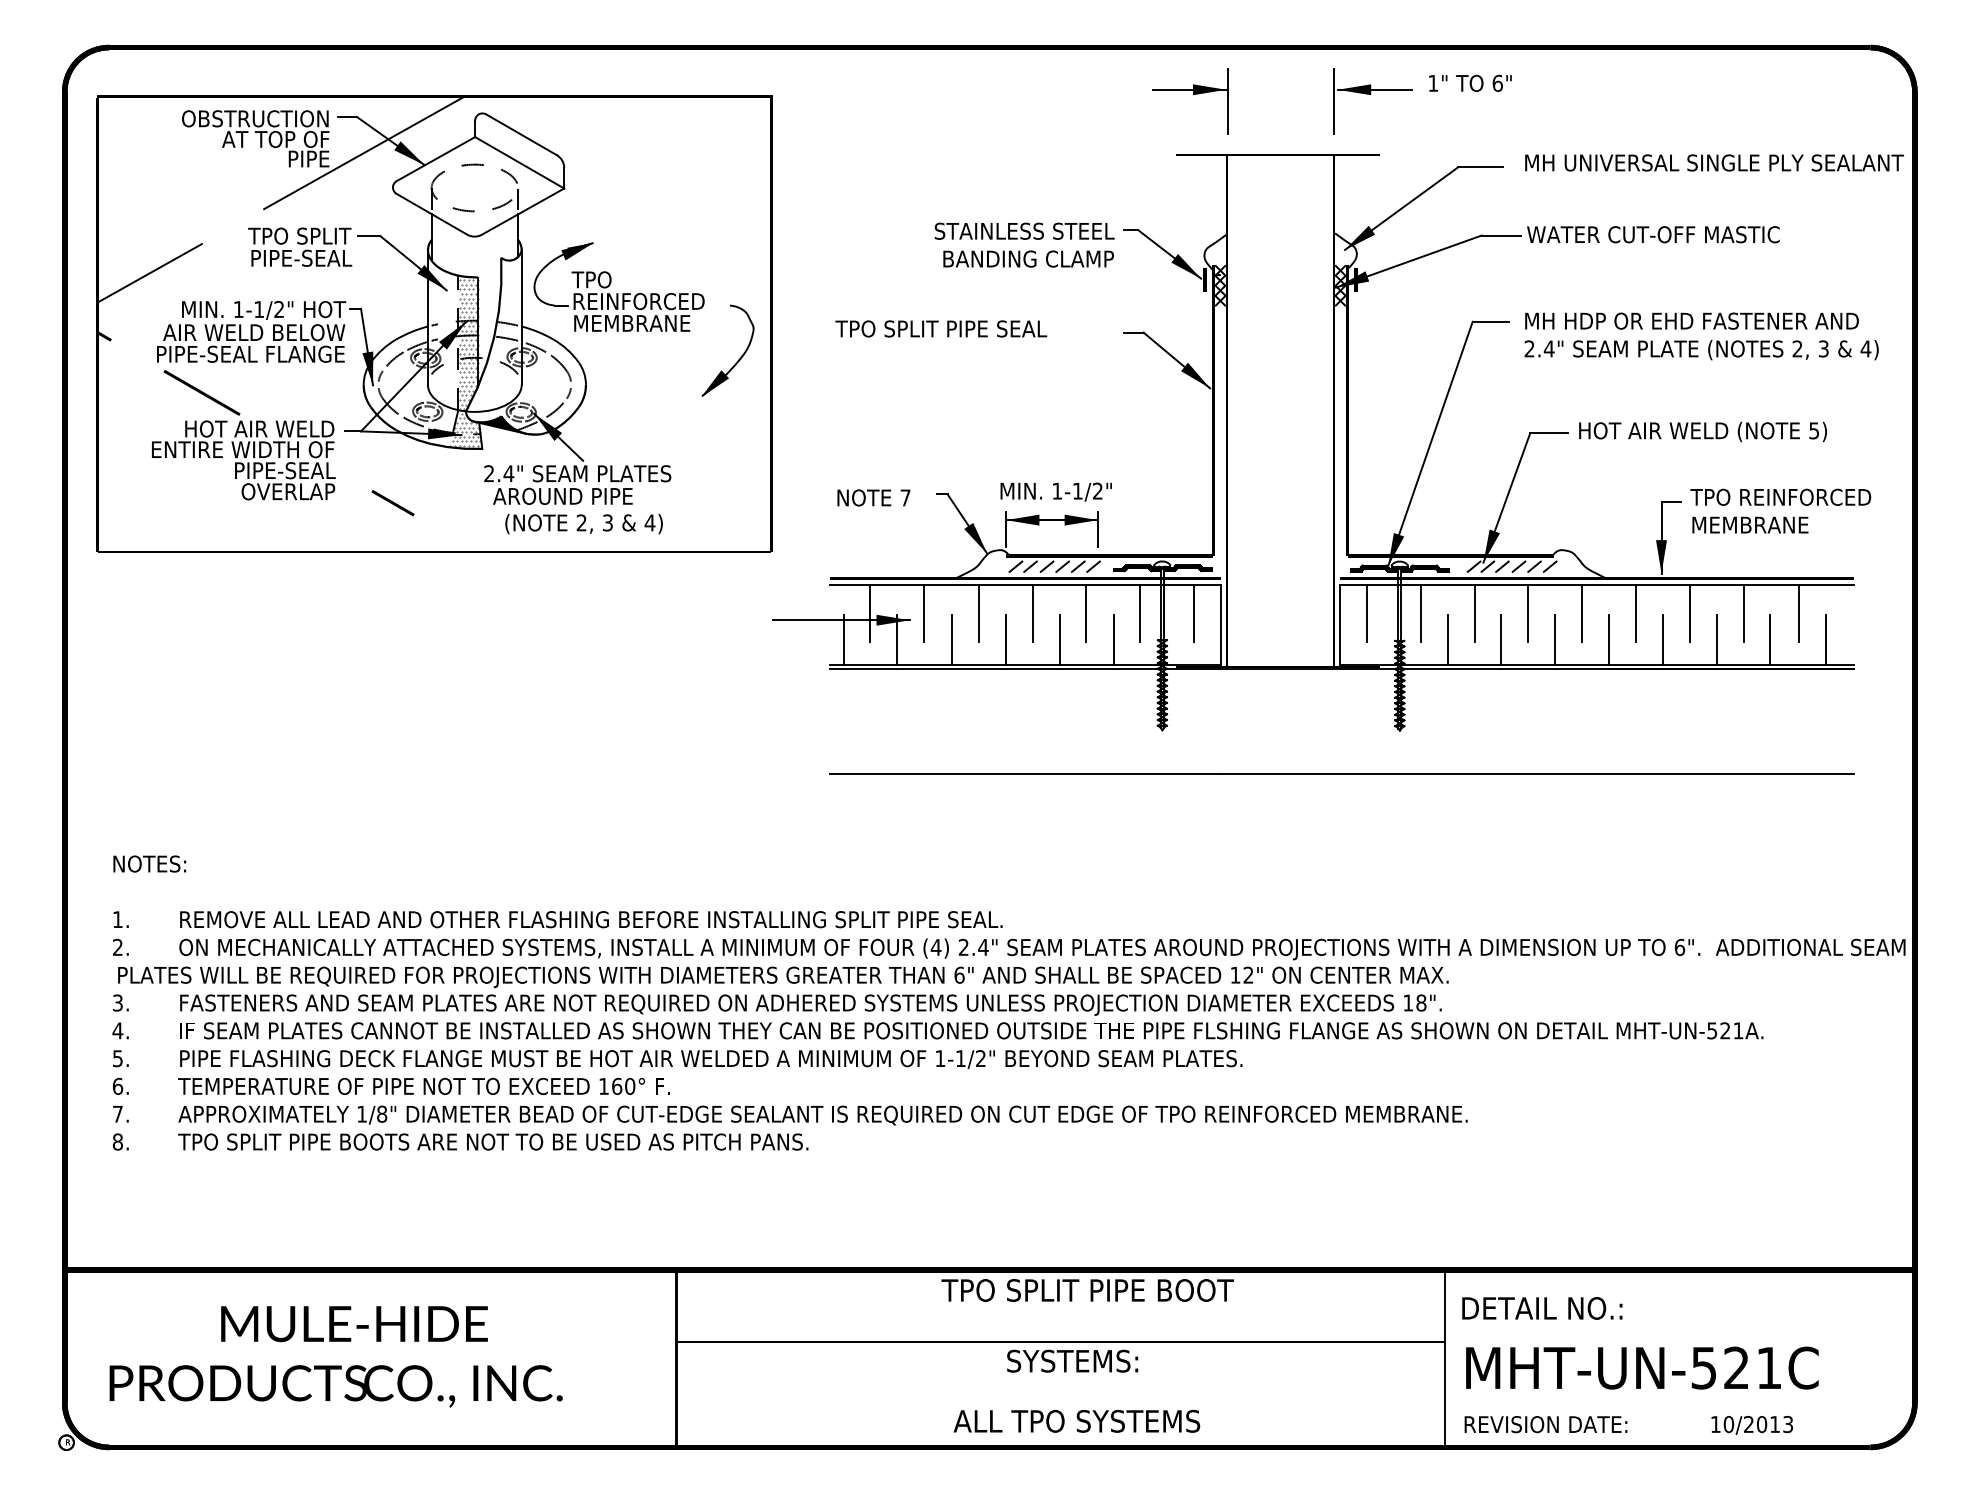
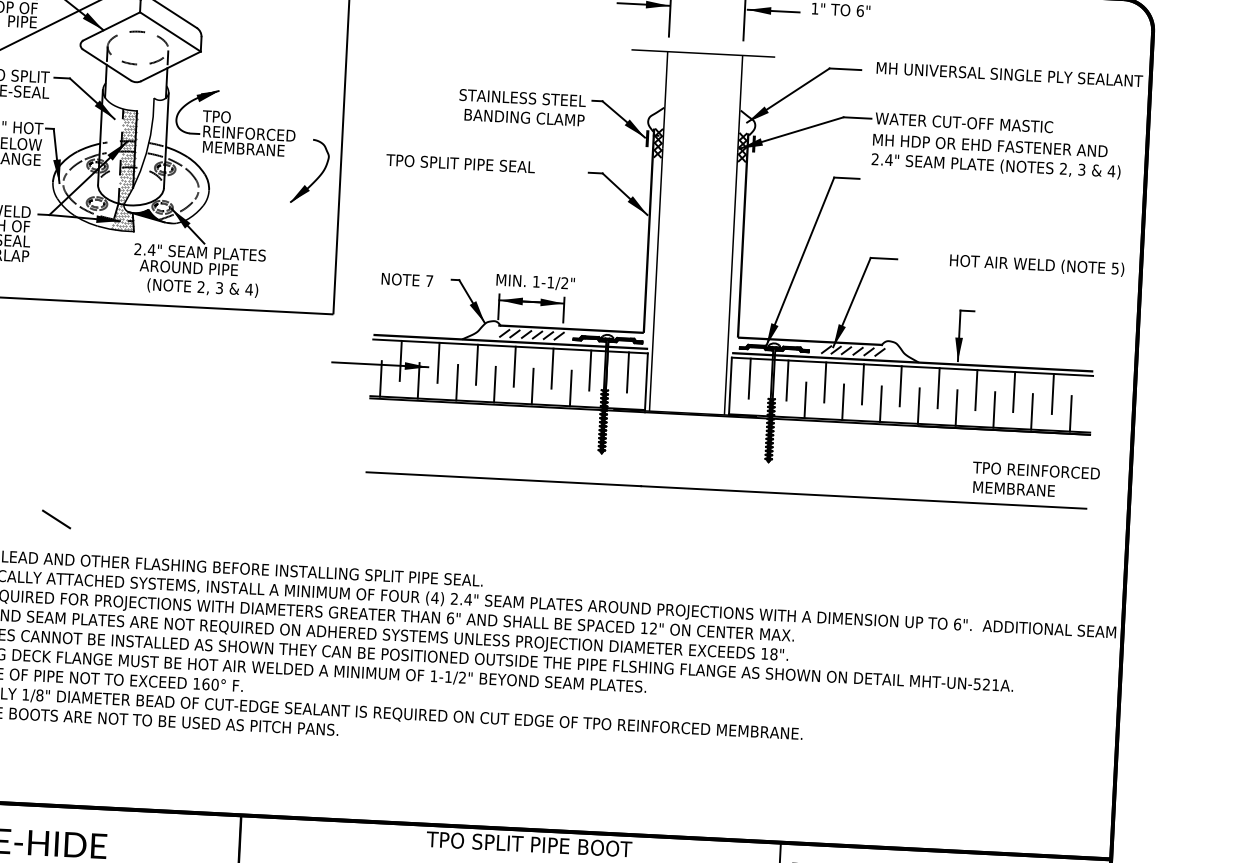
text: (1701, 336) -> (996, 156), moved
text: (1702, 431) -> (1036, 265), moved
line: (392, 503) -> (56, 519), moved
text: (1780, 510) -> (1035, 479), moved

